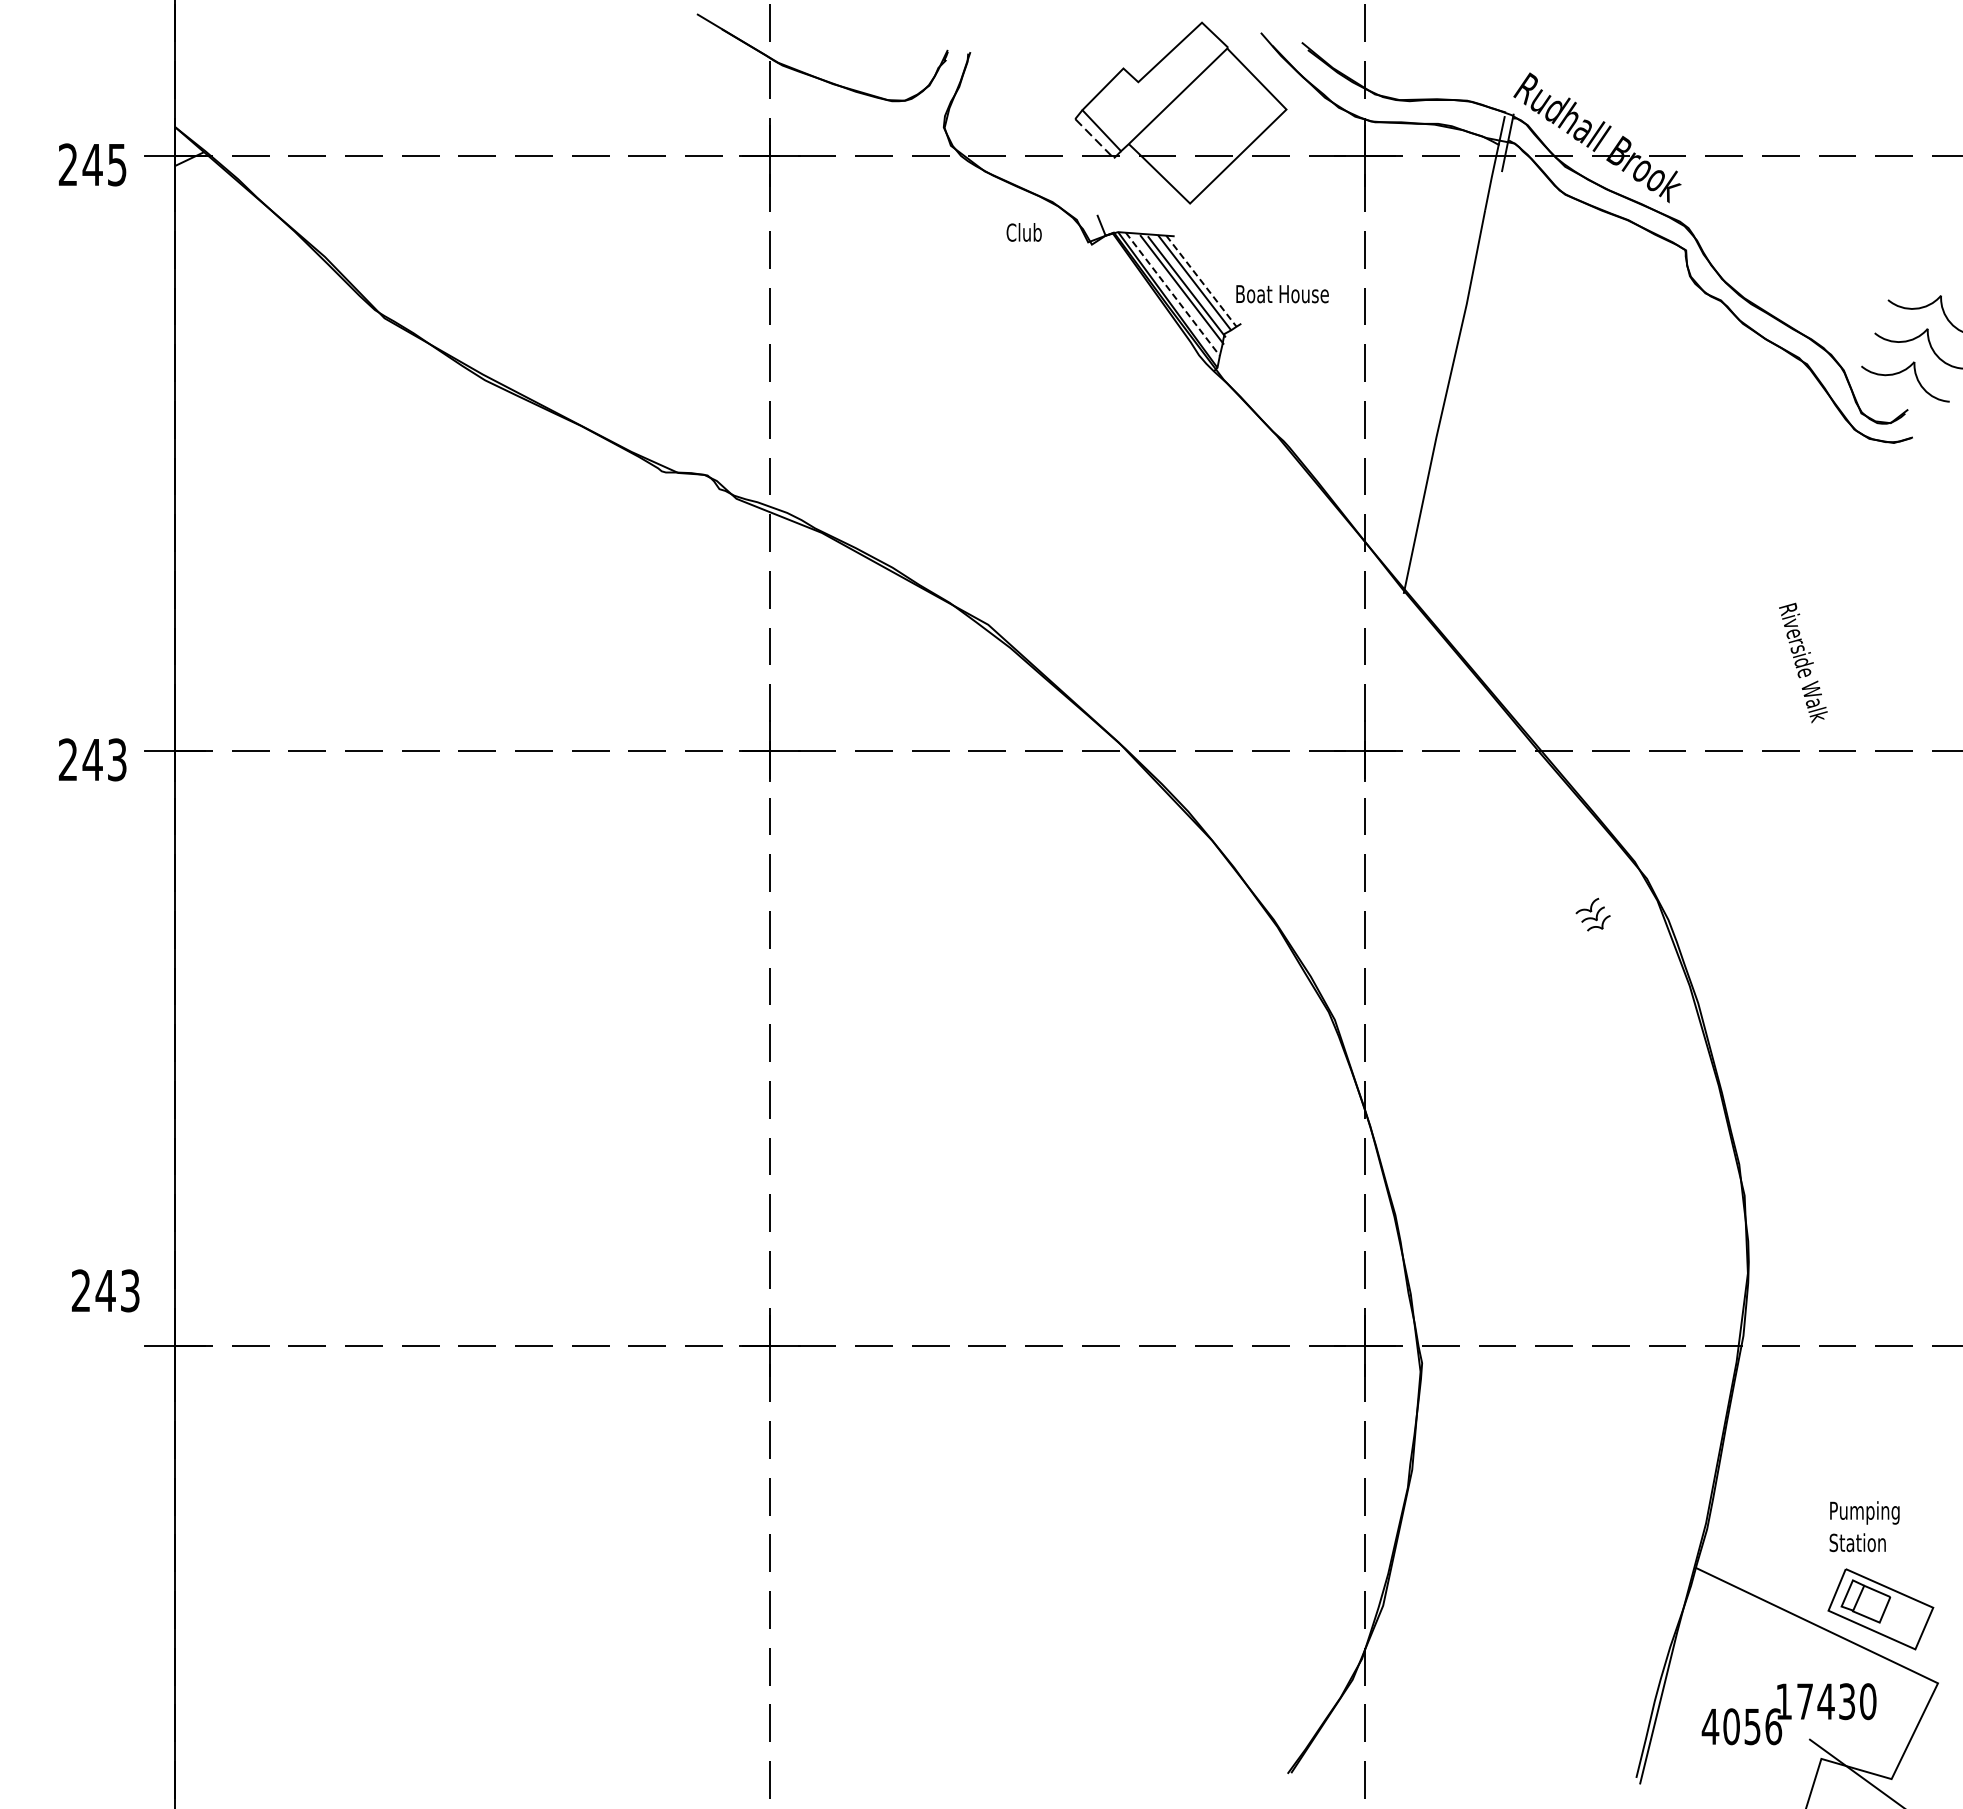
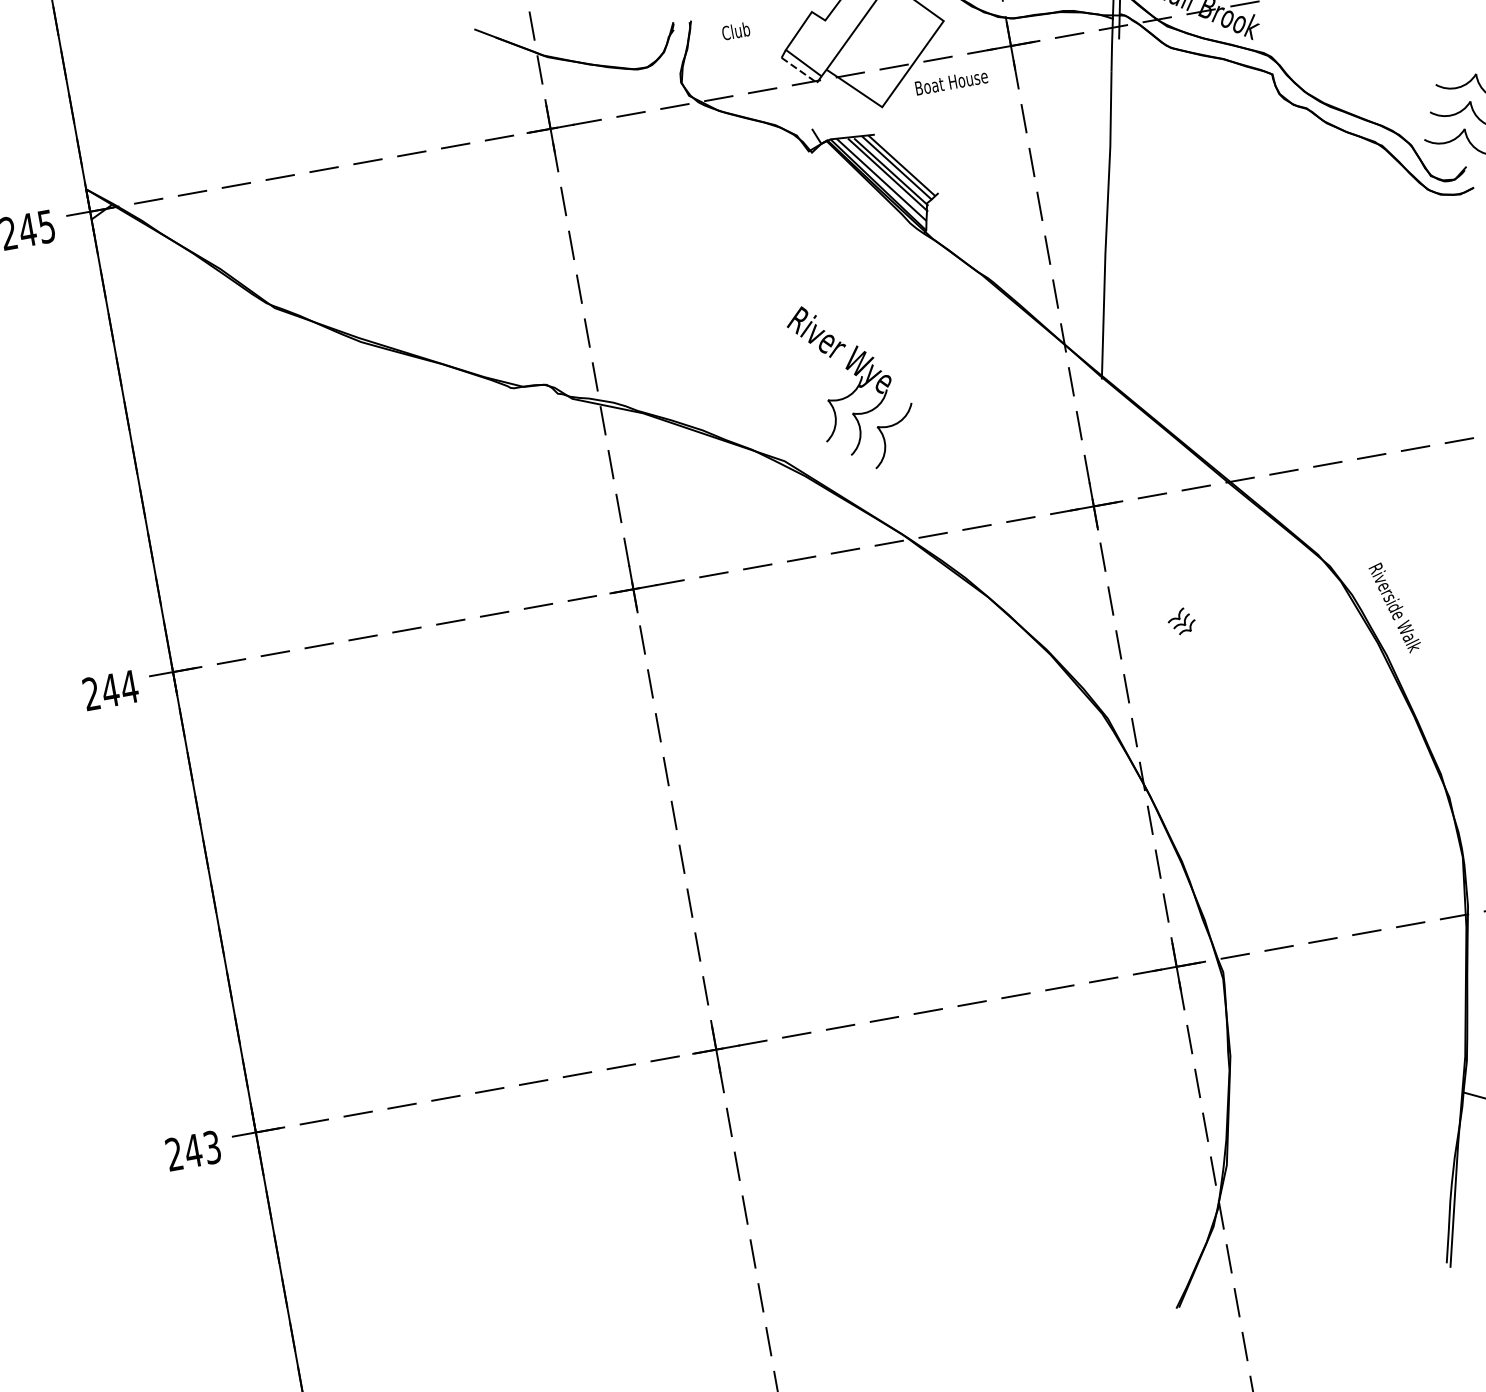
text: (1023, 232) -> (735, 31), moved
line: (1201, 281) -> (901, 165), dashed -> solid
line: (1173, 294) -> (882, 179), dashed -> solid
text: (1282, 294) -> (951, 82), moved
part: (1090, 544) -> (852, 384), added
text: (1803, 662) -> (1395, 607), moved
text: (117, 759) -> (129, 686), 243 -> 244
part: (1592, 914) -> (1181, 621), moved
text: (105, 1290) -> (193, 1150), moved

